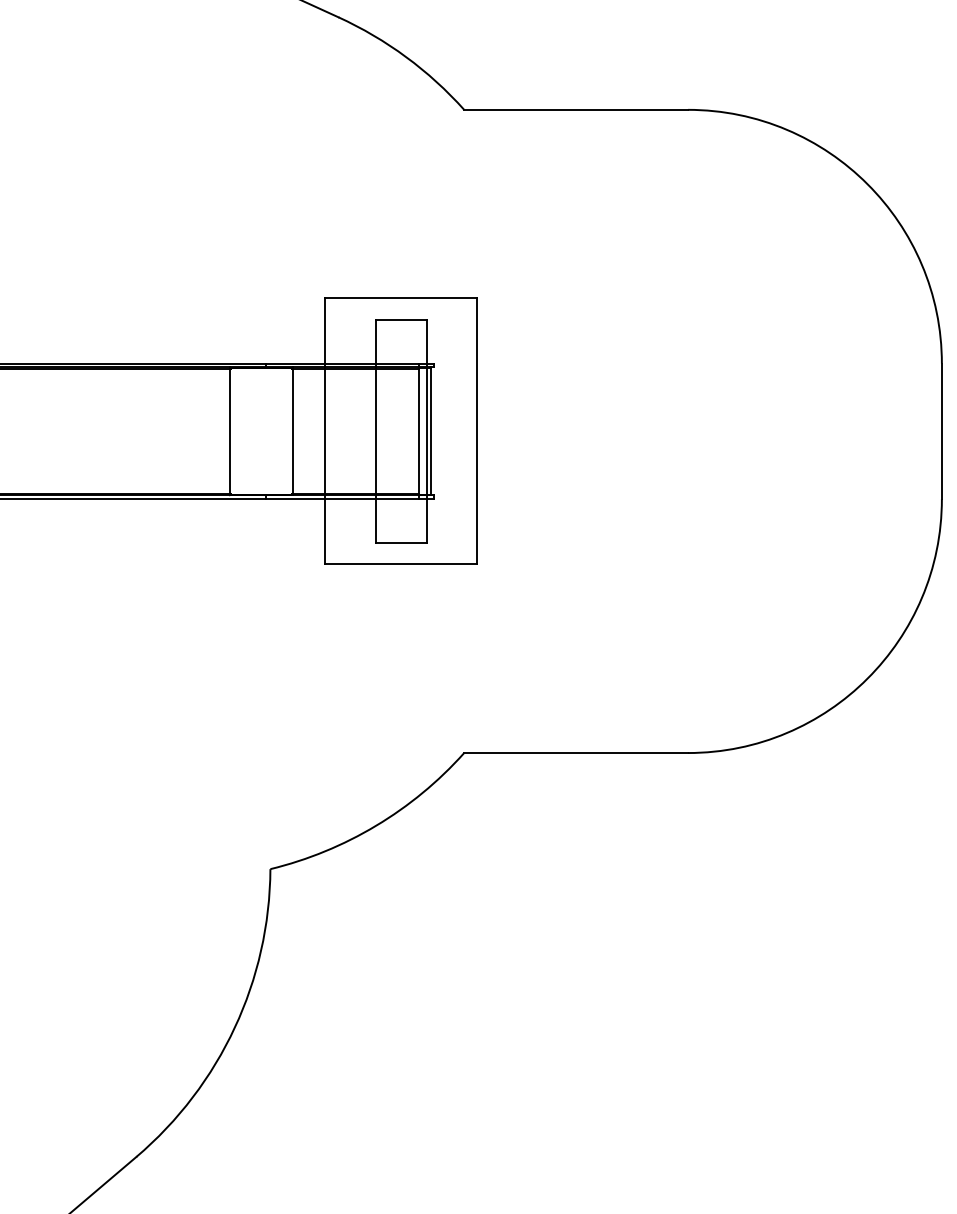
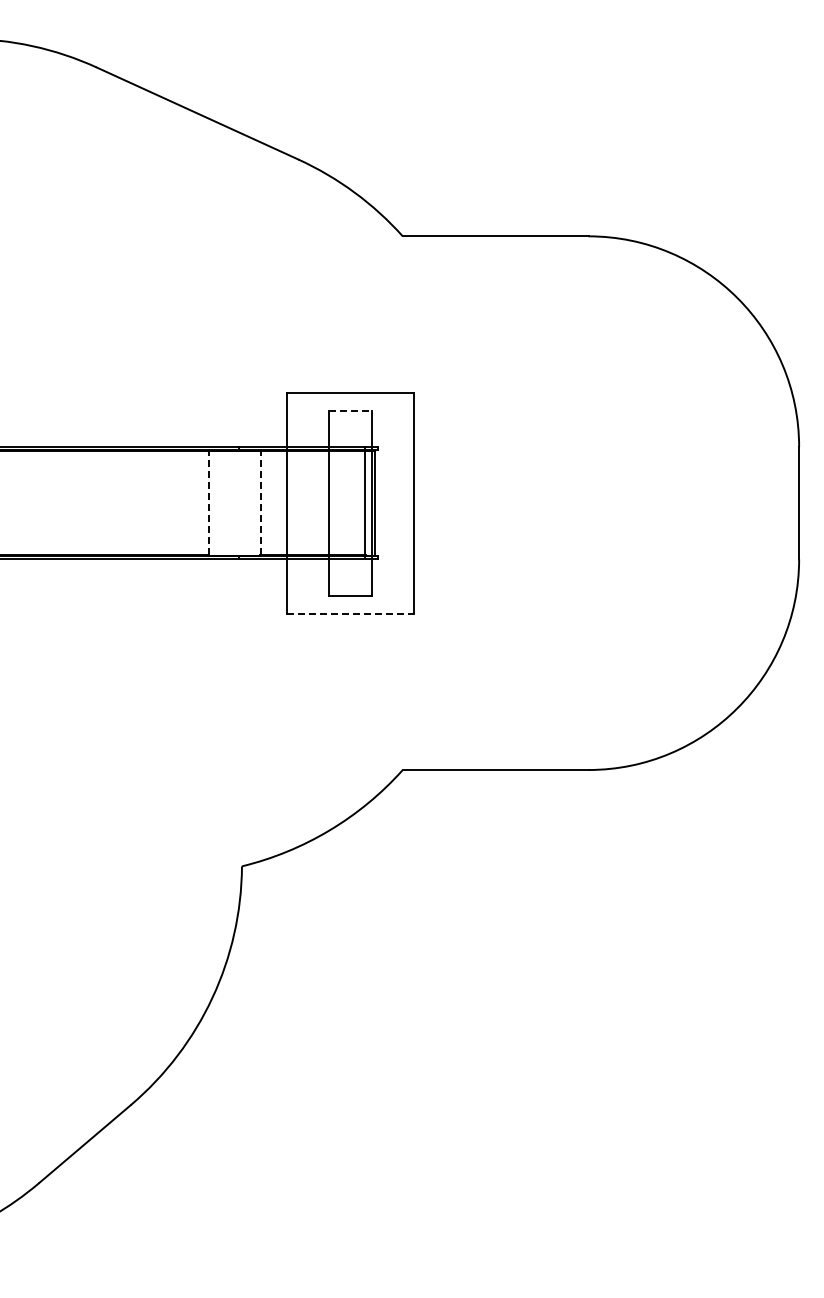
line: (401, 319) -> (350, 410), solid -> dashed
line: (230, 431) -> (208, 503), solid -> dashed
line: (292, 431) -> (260, 503), solid -> dashed
line: (401, 564) -> (350, 613), solid -> dashed

